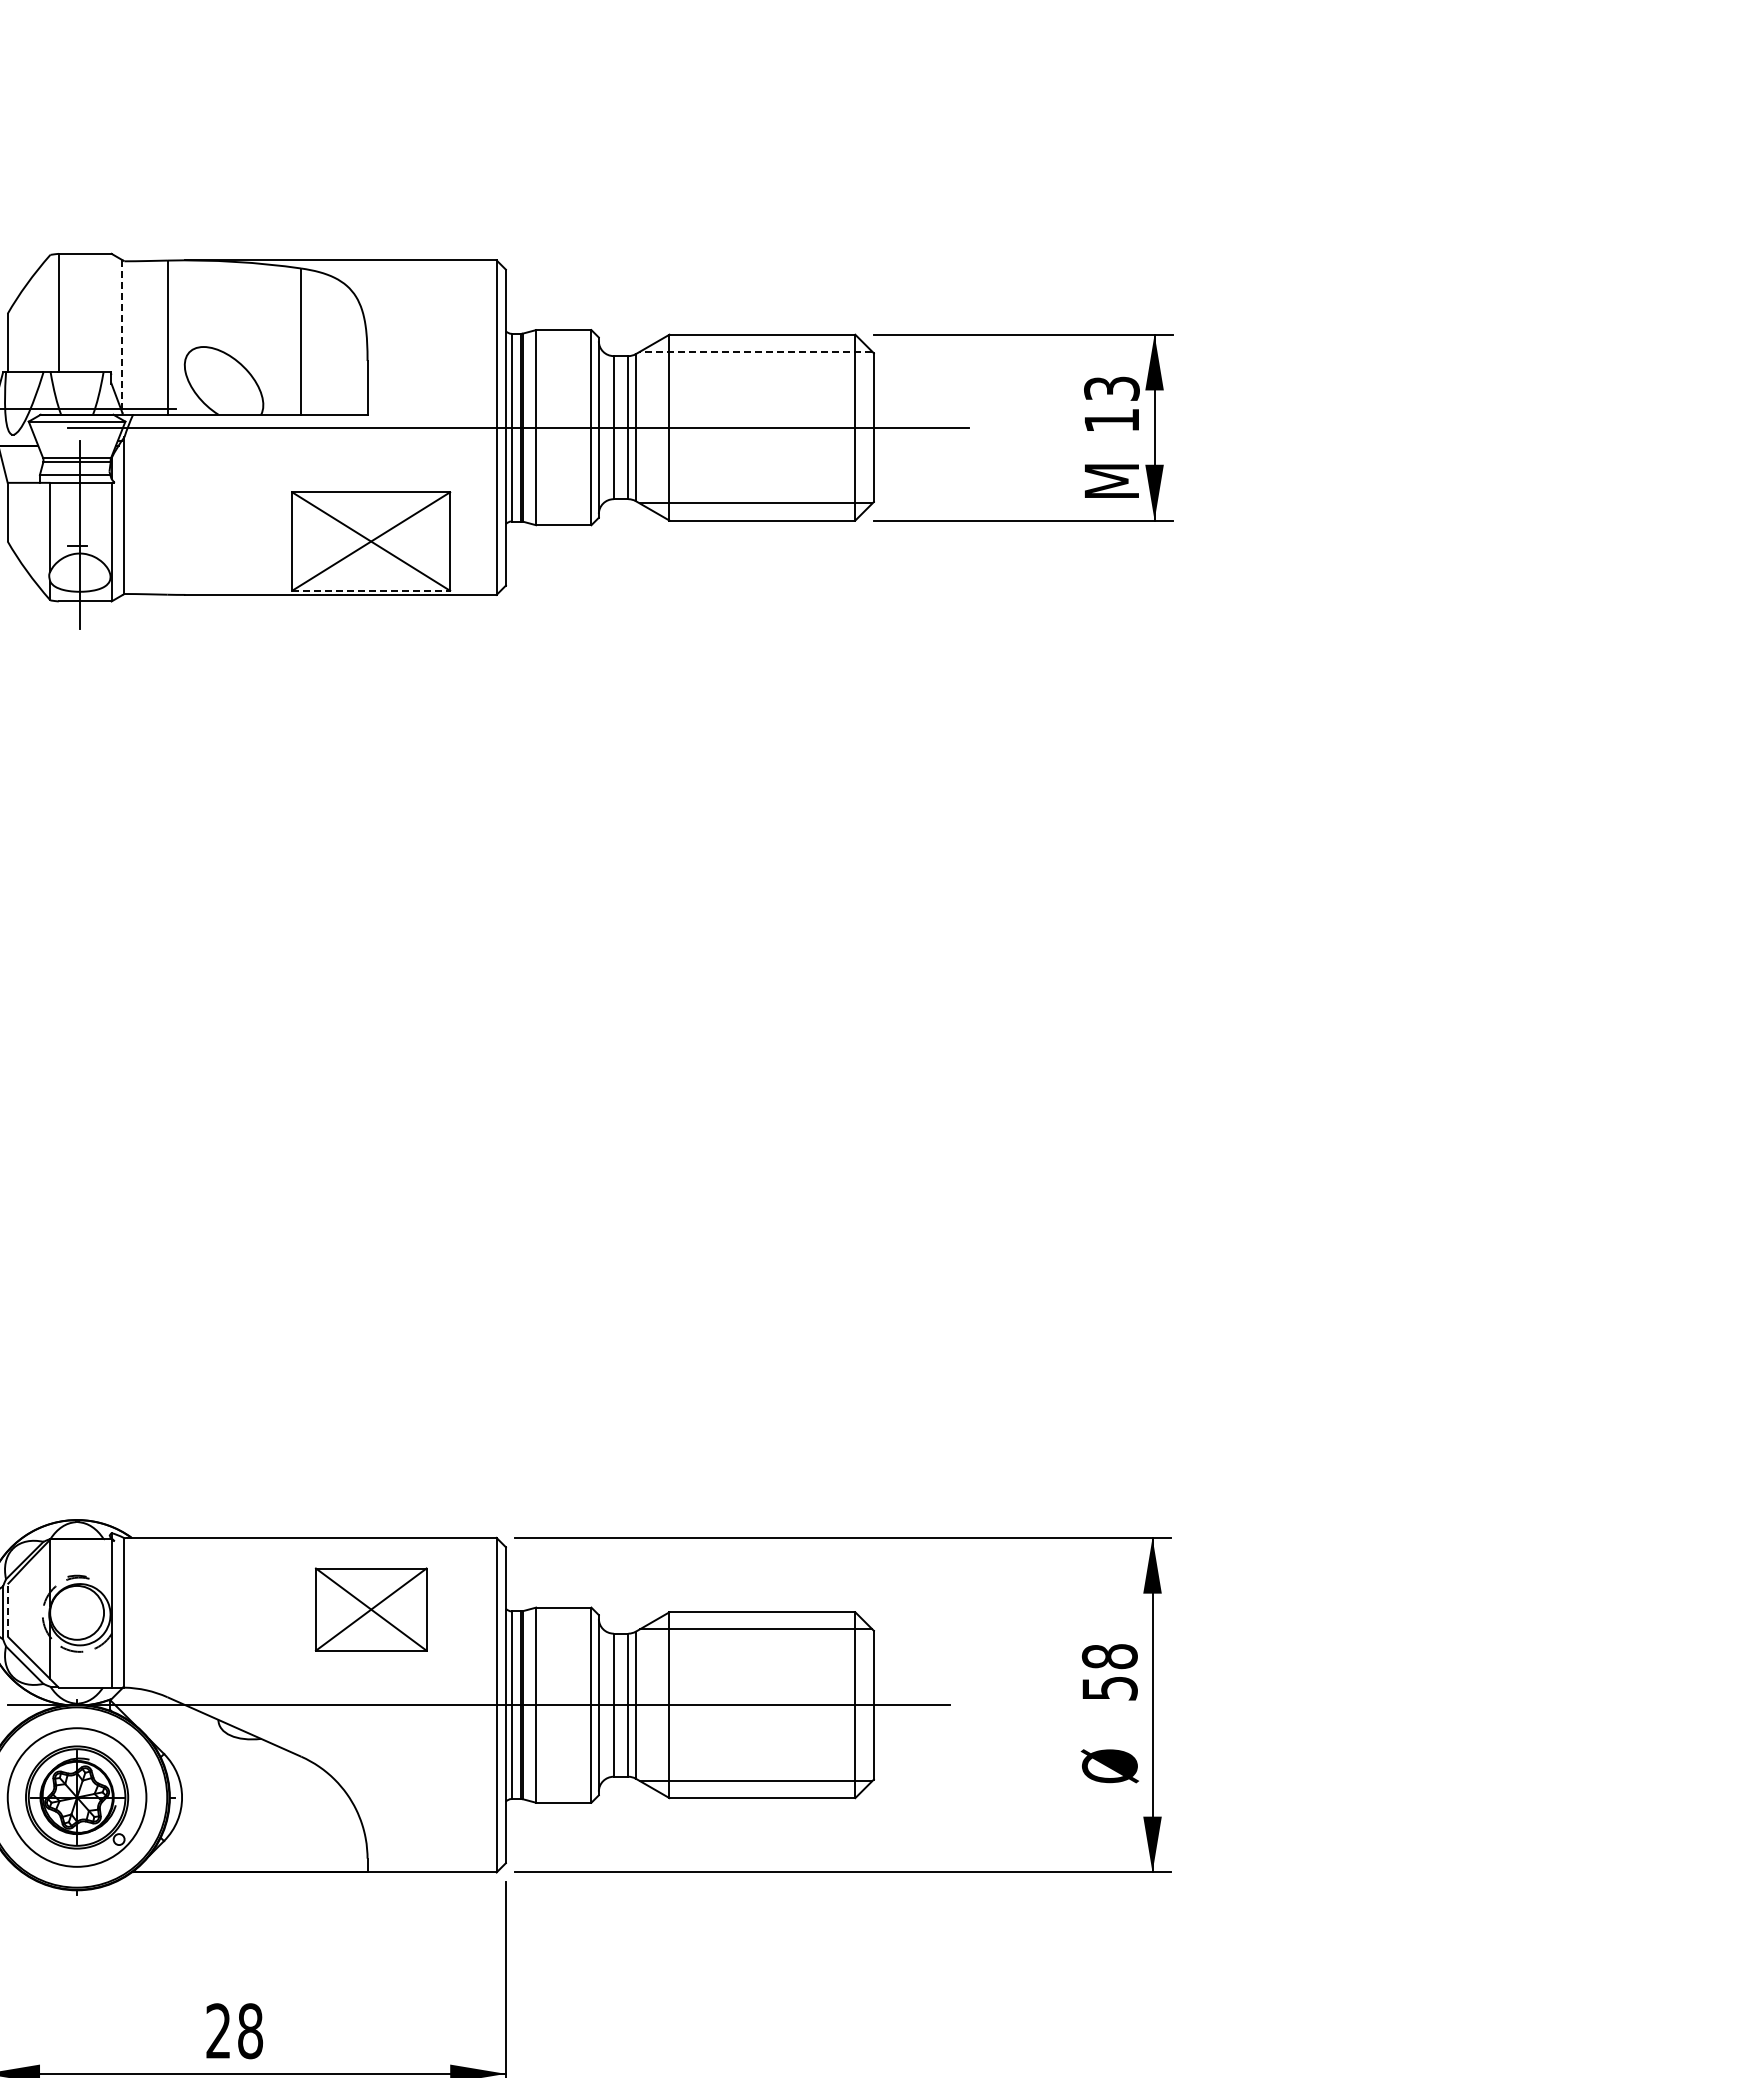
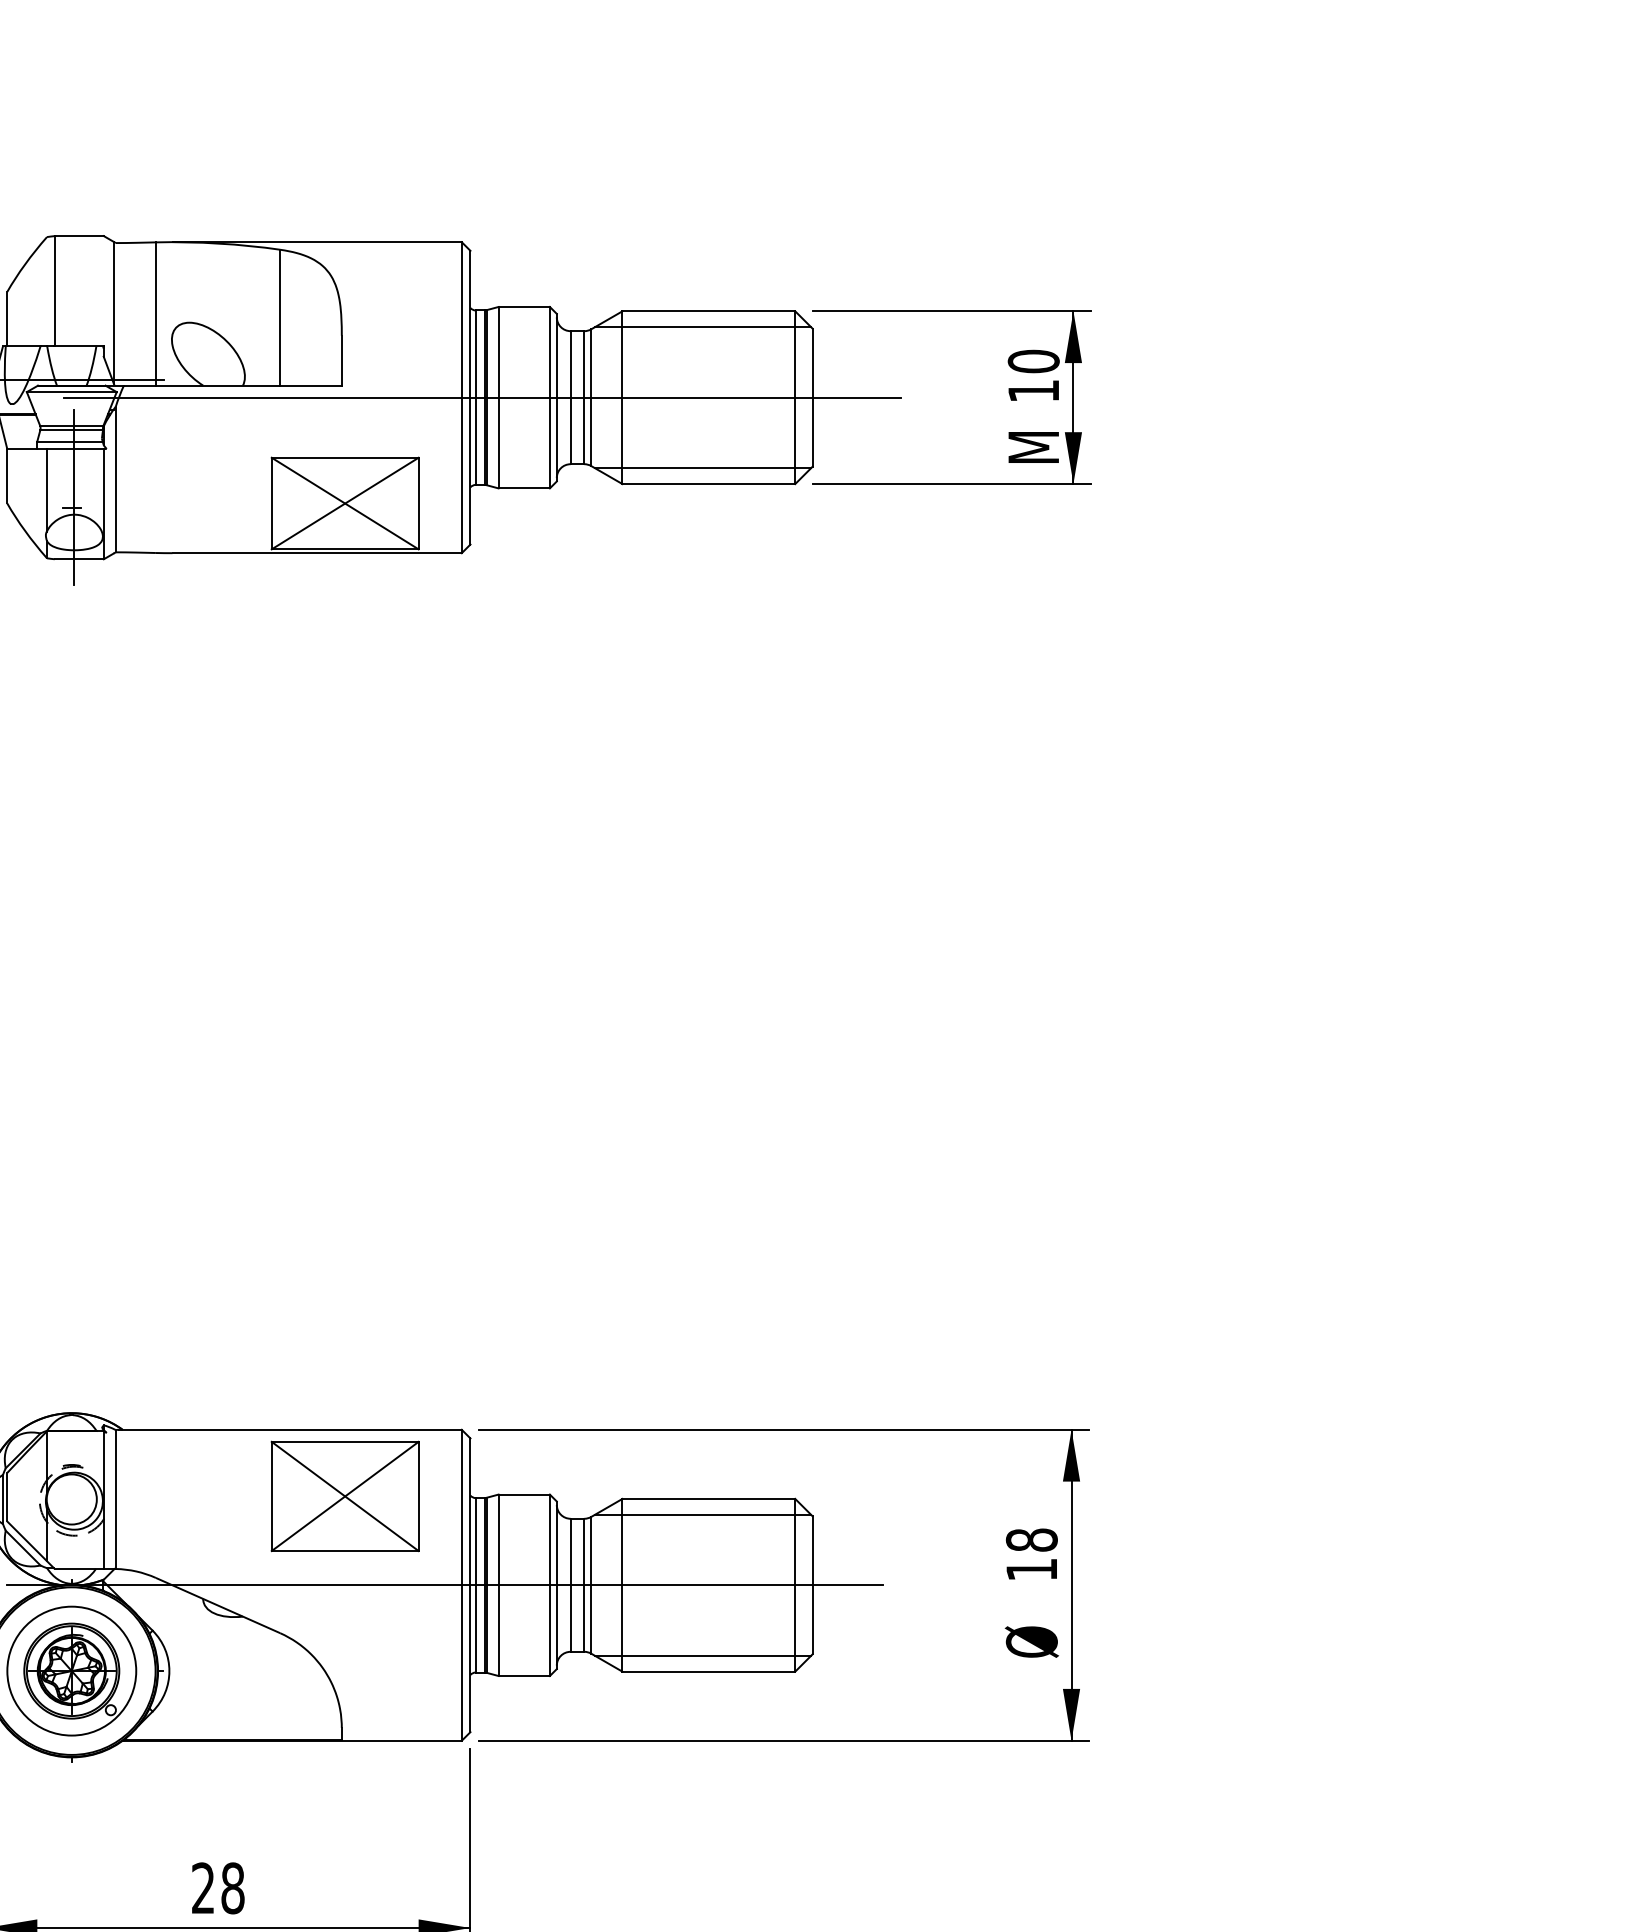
line: (122, 336) -> (114, 312), dashed -> solid
line: (755, 351) -> (702, 326), dashed -> solid
text: (1111, 388) -> (1033, 361), 13 -> 10
line: (371, 590) -> (345, 549), dashed -> solid
line: (7, 1609) -> (7, 1496), dashed -> solid
part: (371, 1609) -> (345, 1496), size x1.43
text: (1109, 1688) -> (1031, 1569), 58 -> 18

